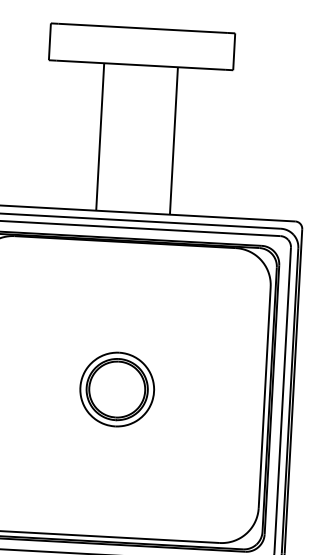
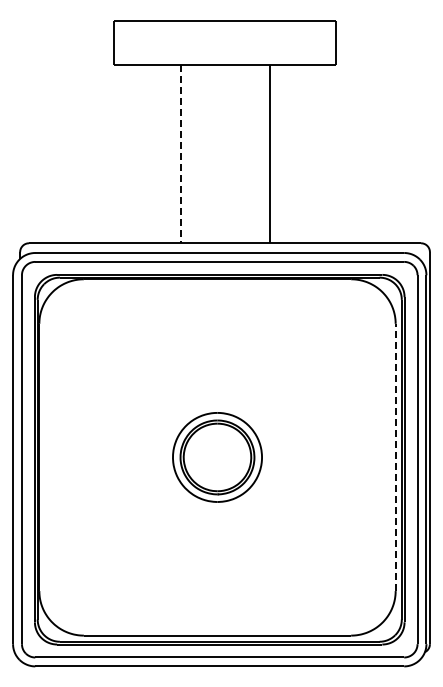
line: (100, 137) -> (180, 154), solid -> dashed
line: (264, 397) -> (395, 457), solid -> dashed

